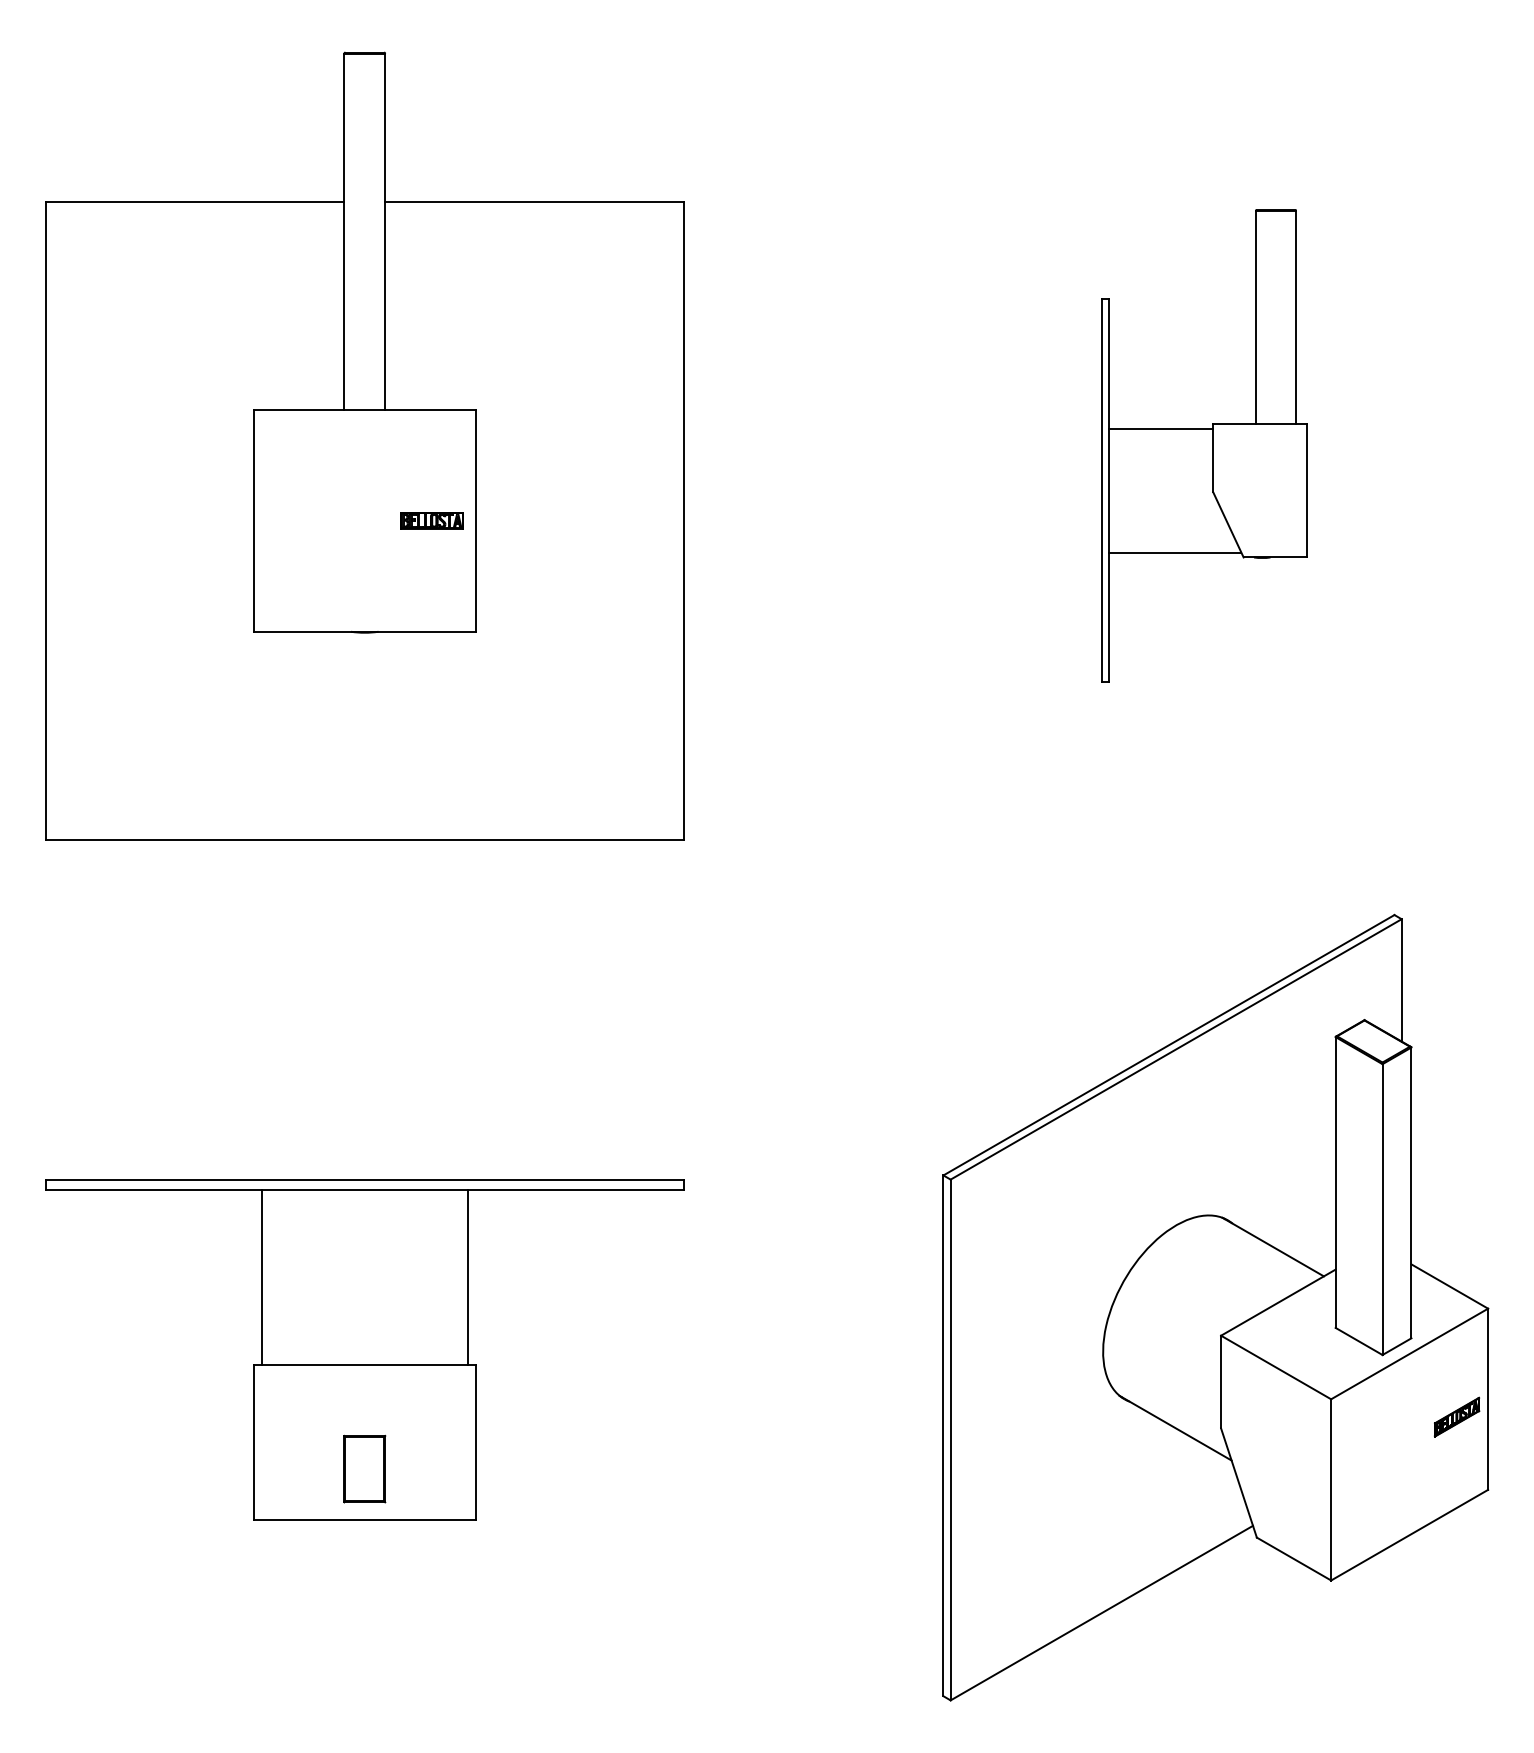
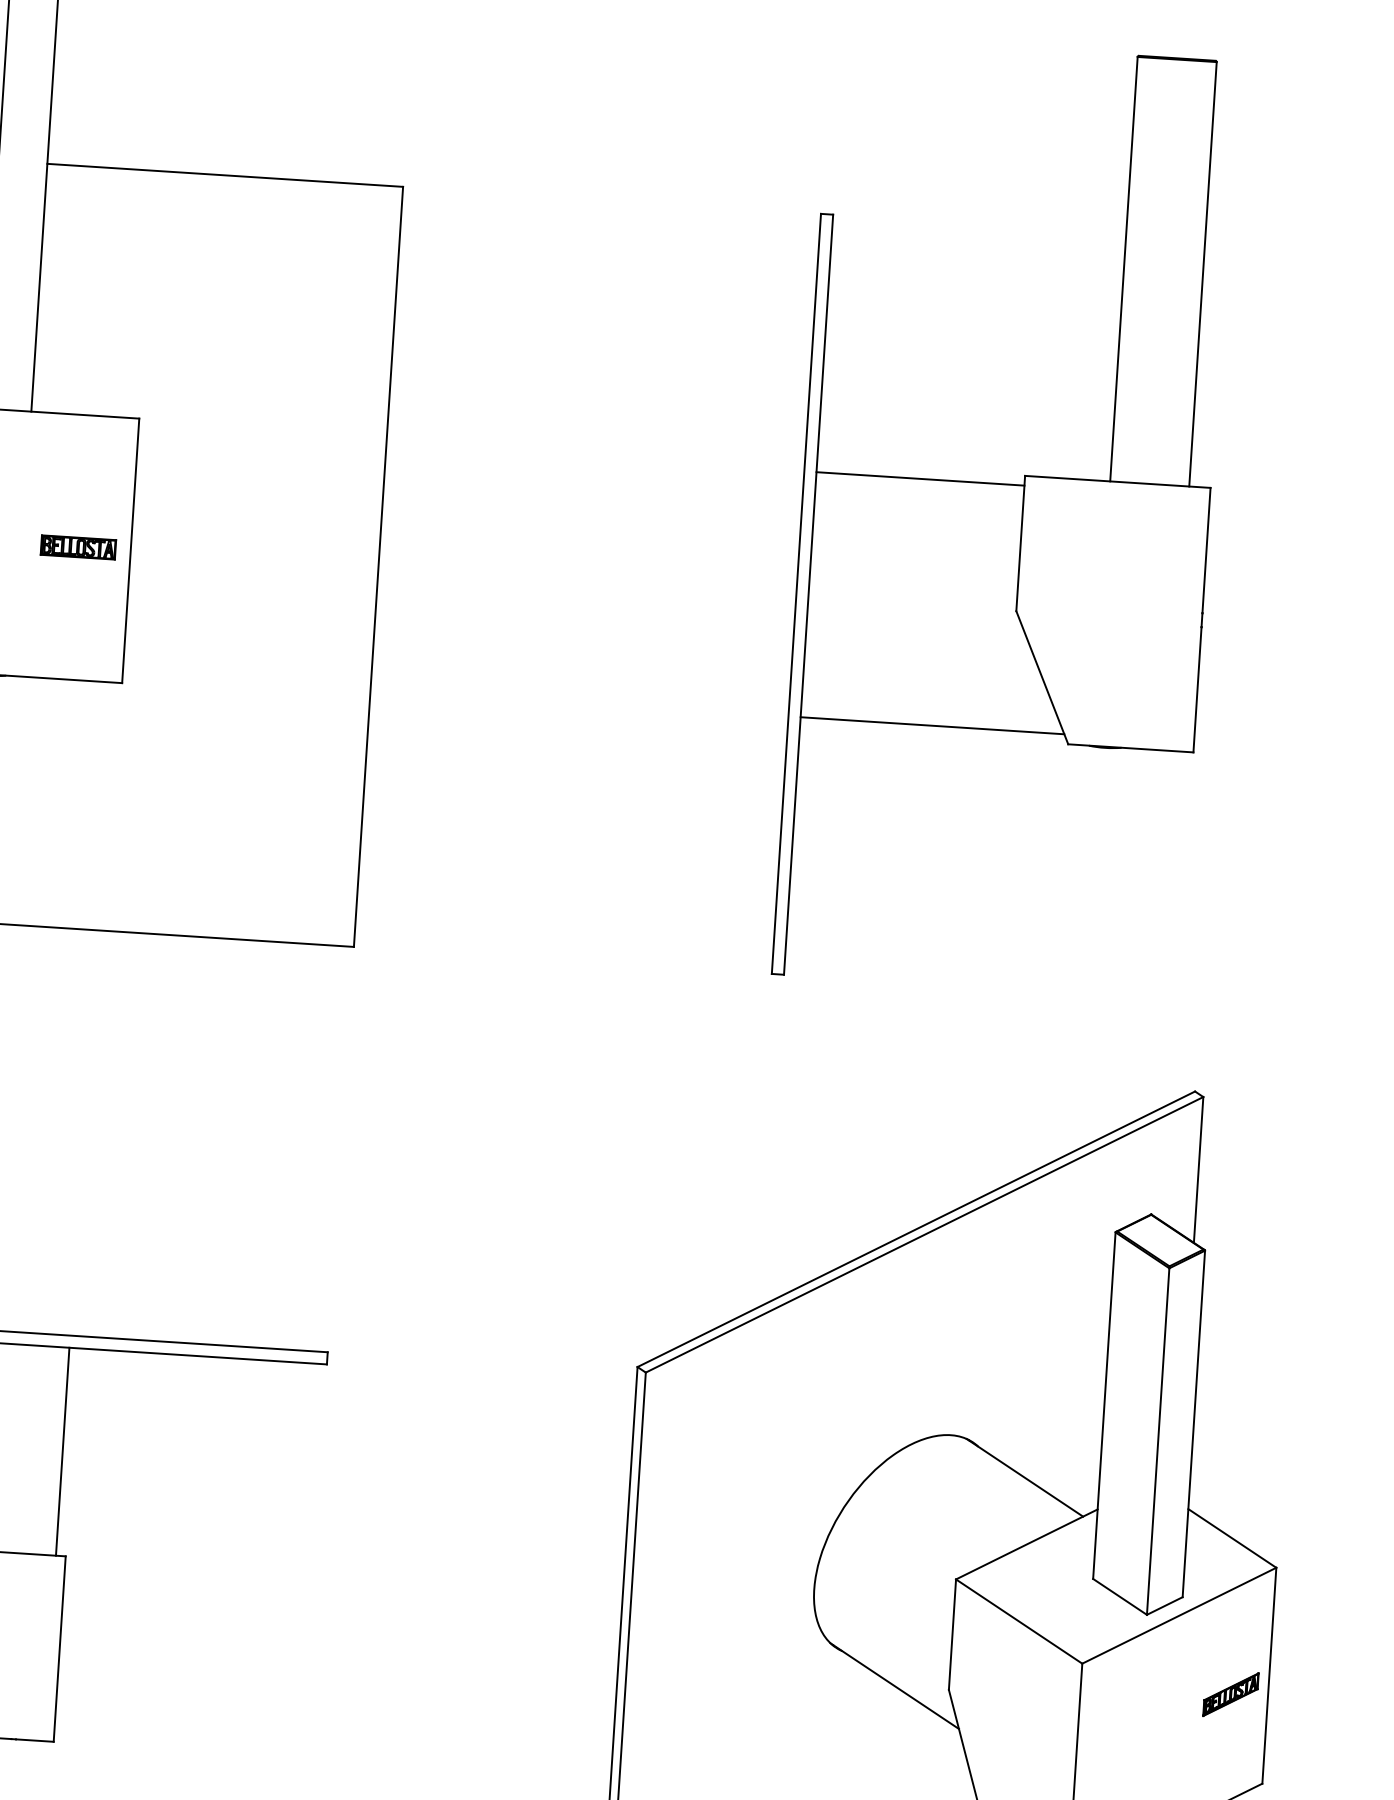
part: (1204, 445) -> (1004, 517), size x1.67

